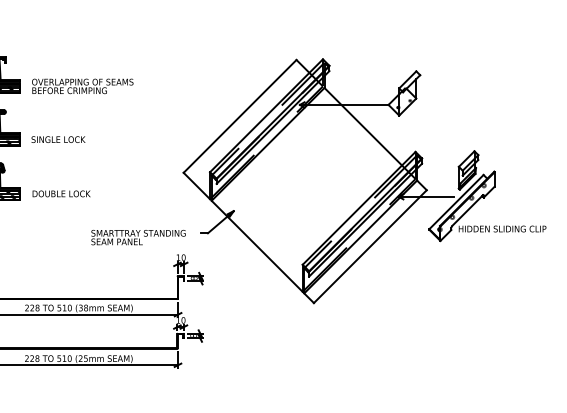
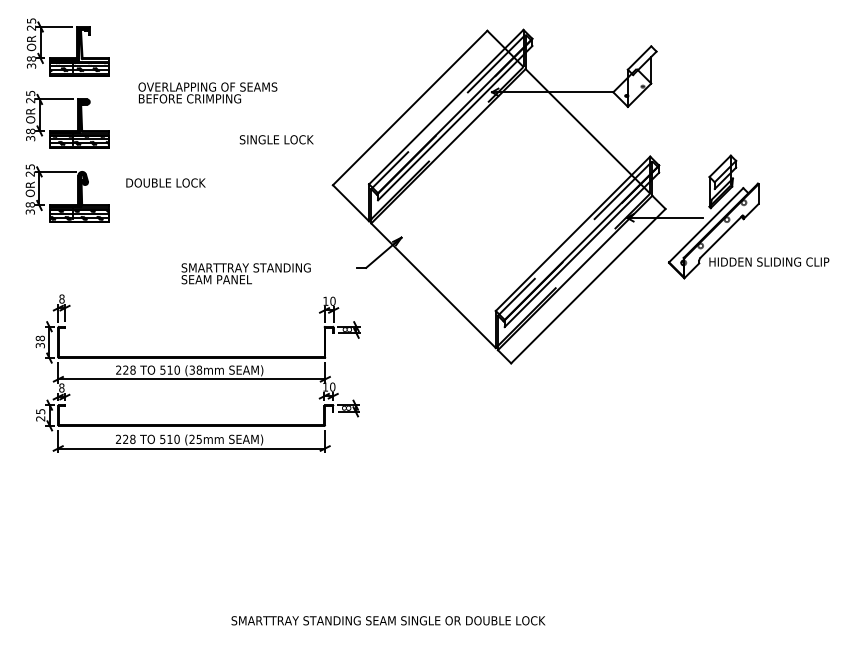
text: (82, 86) -> (207, 92), moved
text: (58, 139) -> (276, 139), moved
text: (61, 193) -> (165, 182), moved
text: (138, 237) -> (245, 273), moved

